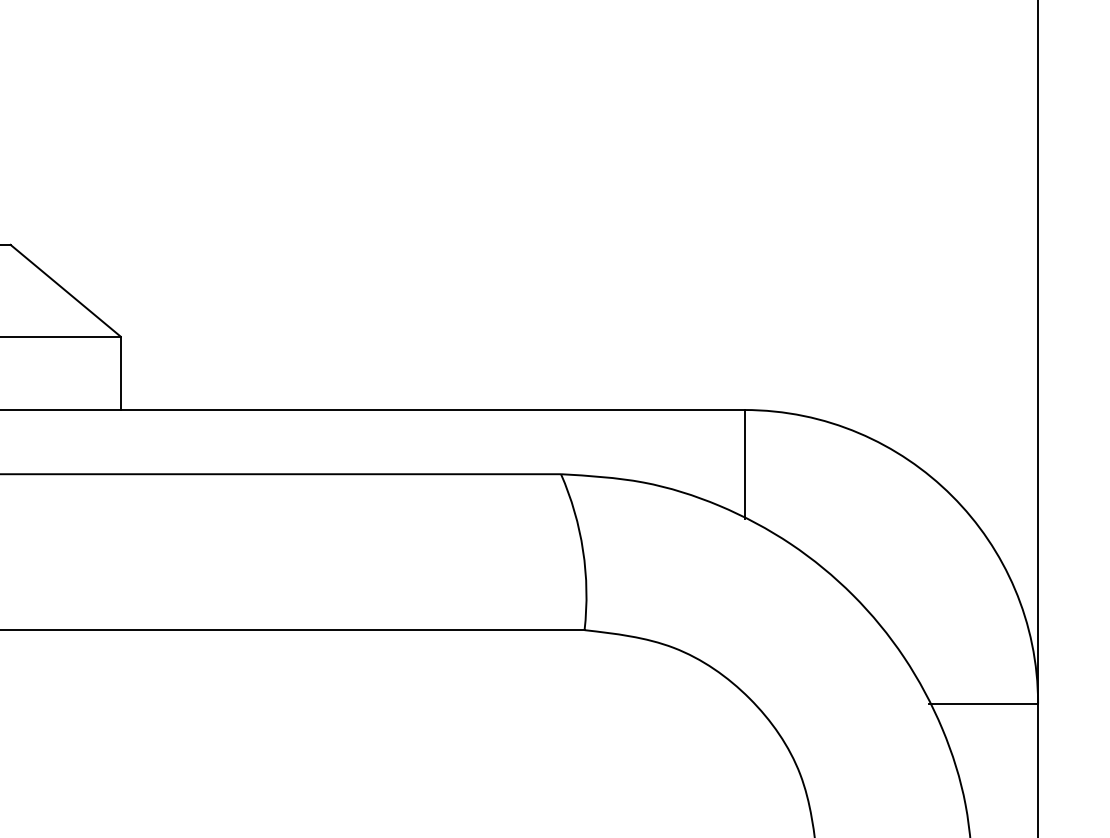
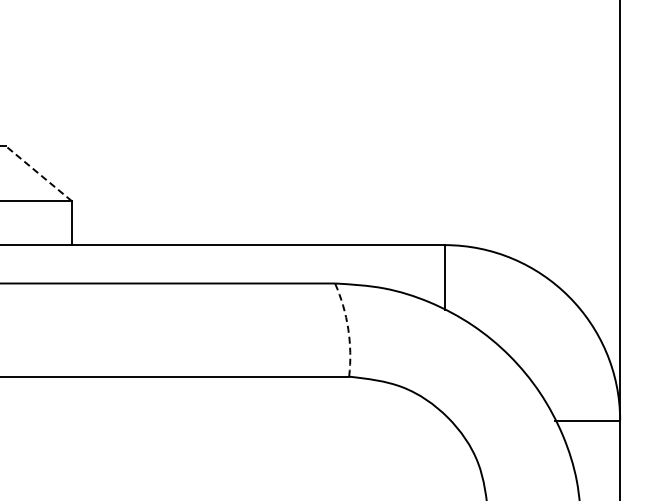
line: (66, 290) -> (39, 173), solid -> dashed
arc: (583, 551) -> (348, 329), solid -> dashed

